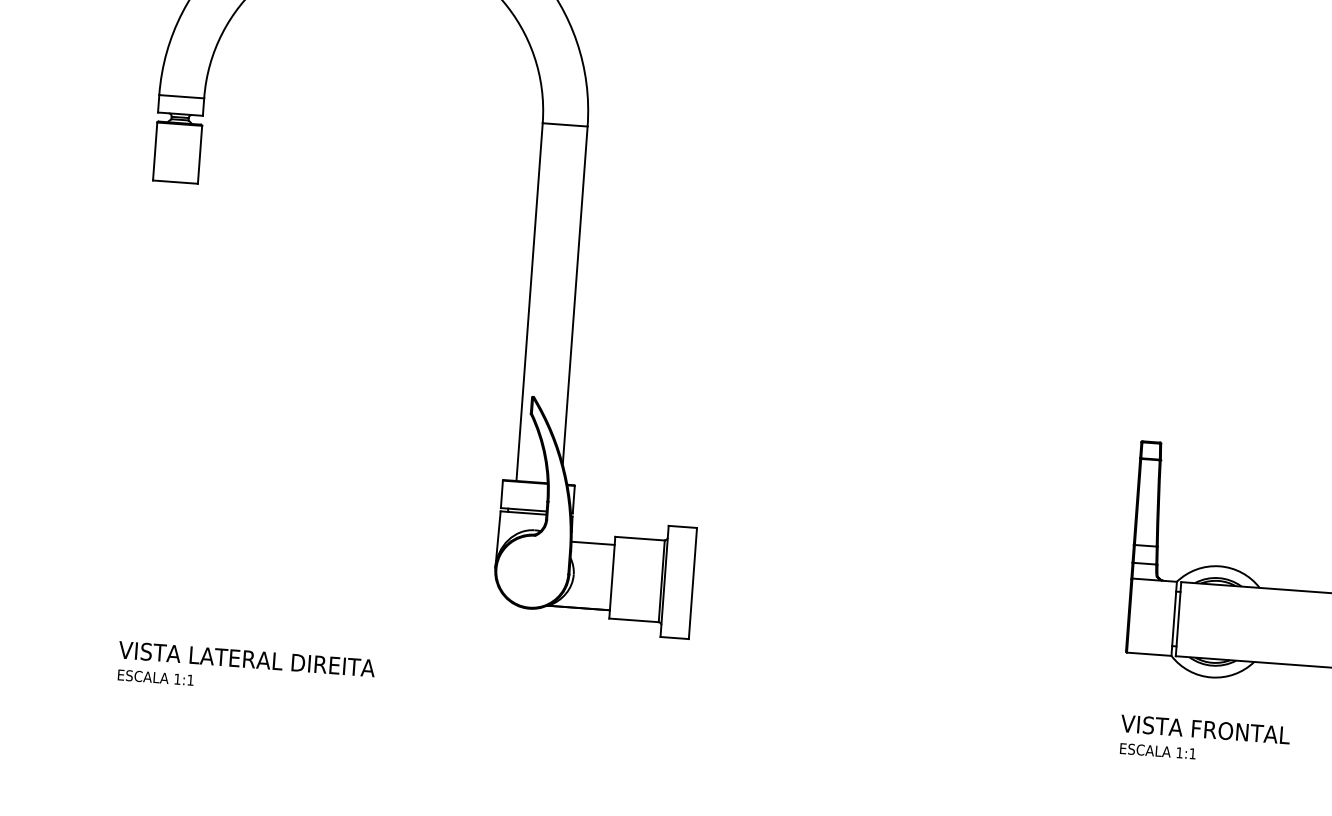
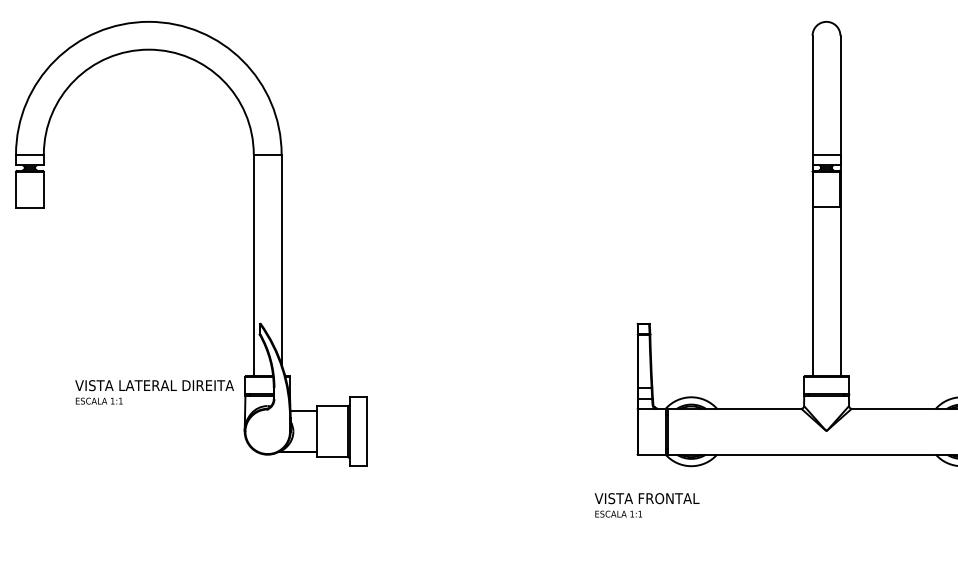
text: (245, 670) -> (154, 392), moved
text: (1203, 740) -> (646, 505), moved

